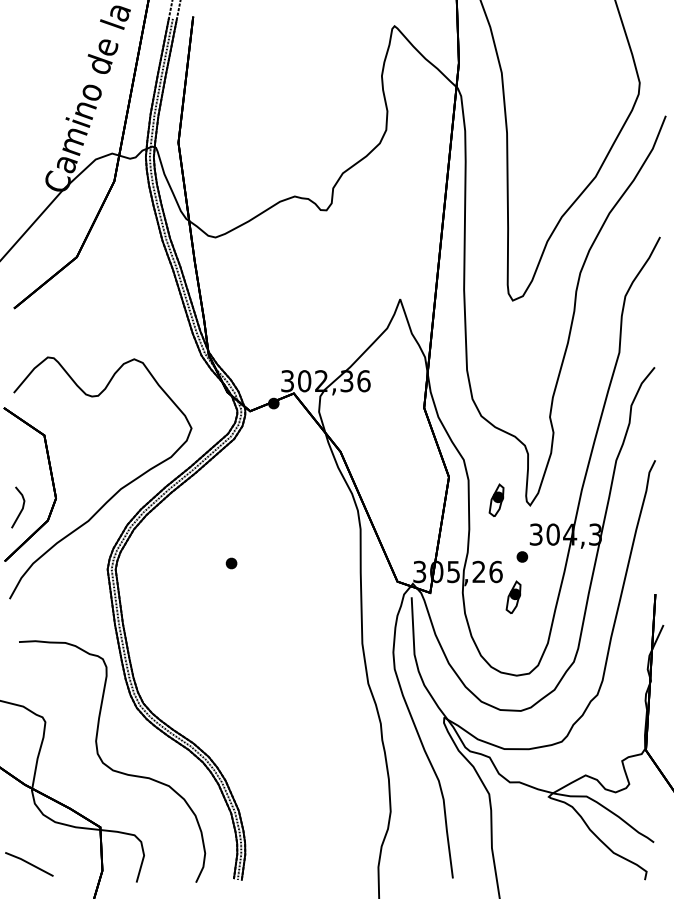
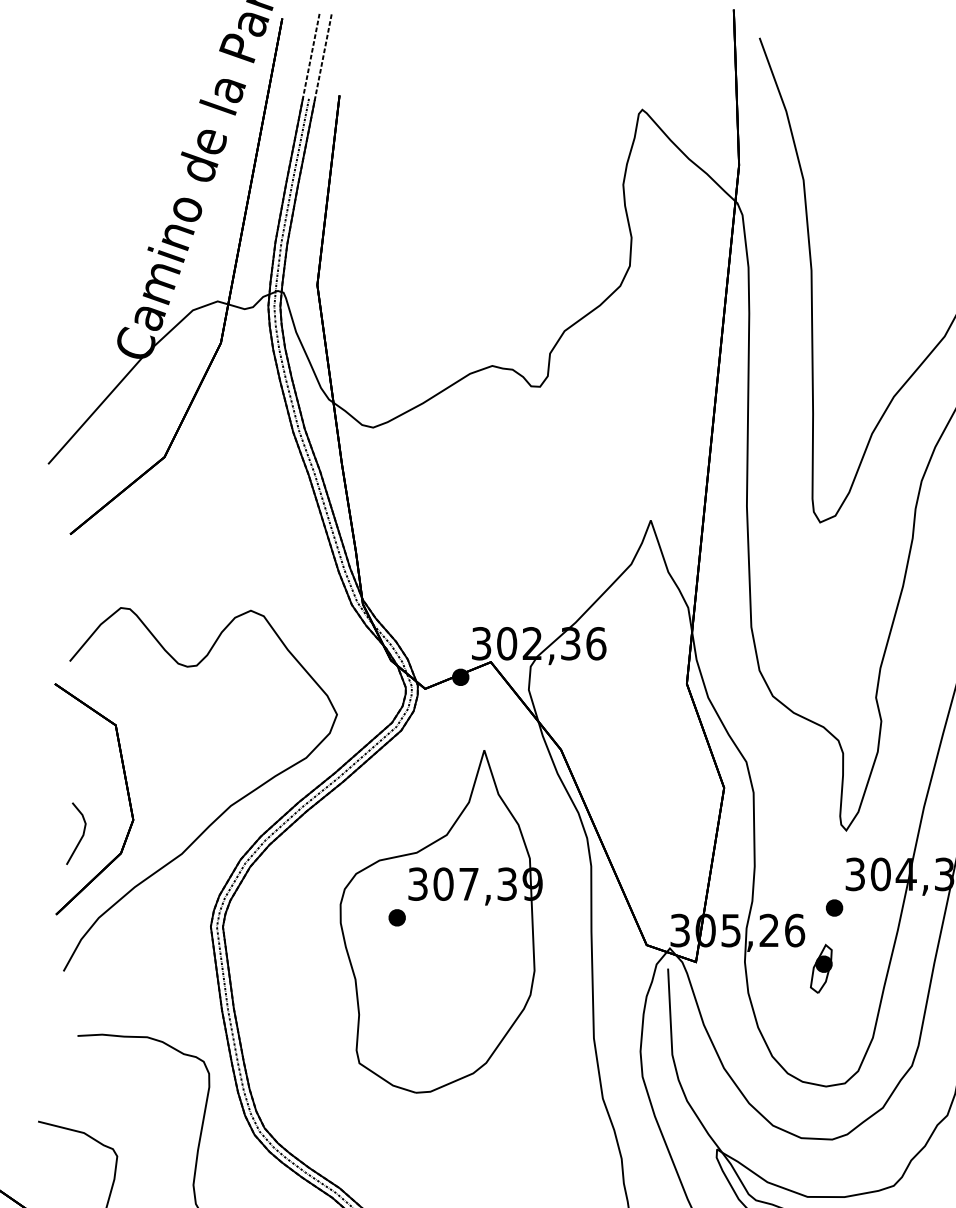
part: (496, 499) -> (795, 821), removed
part: (260, 565) -> (440, 920), added

